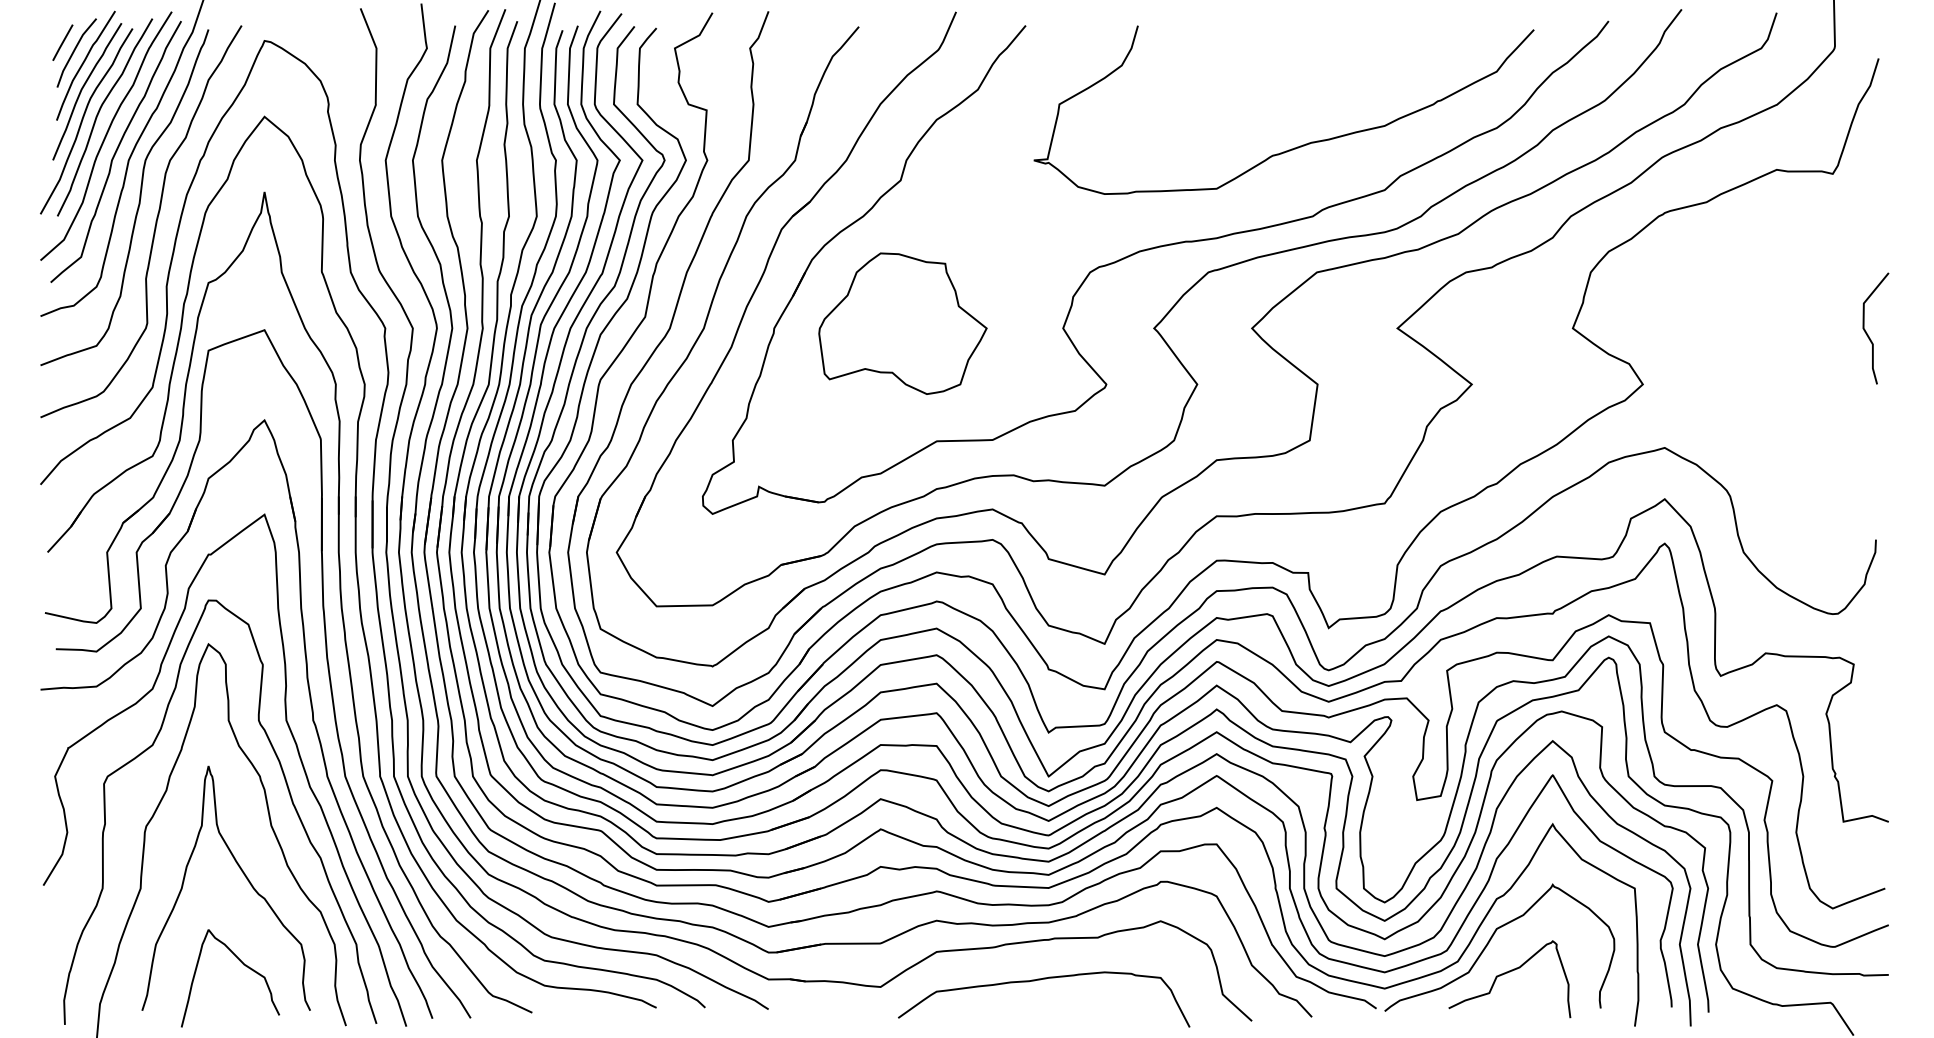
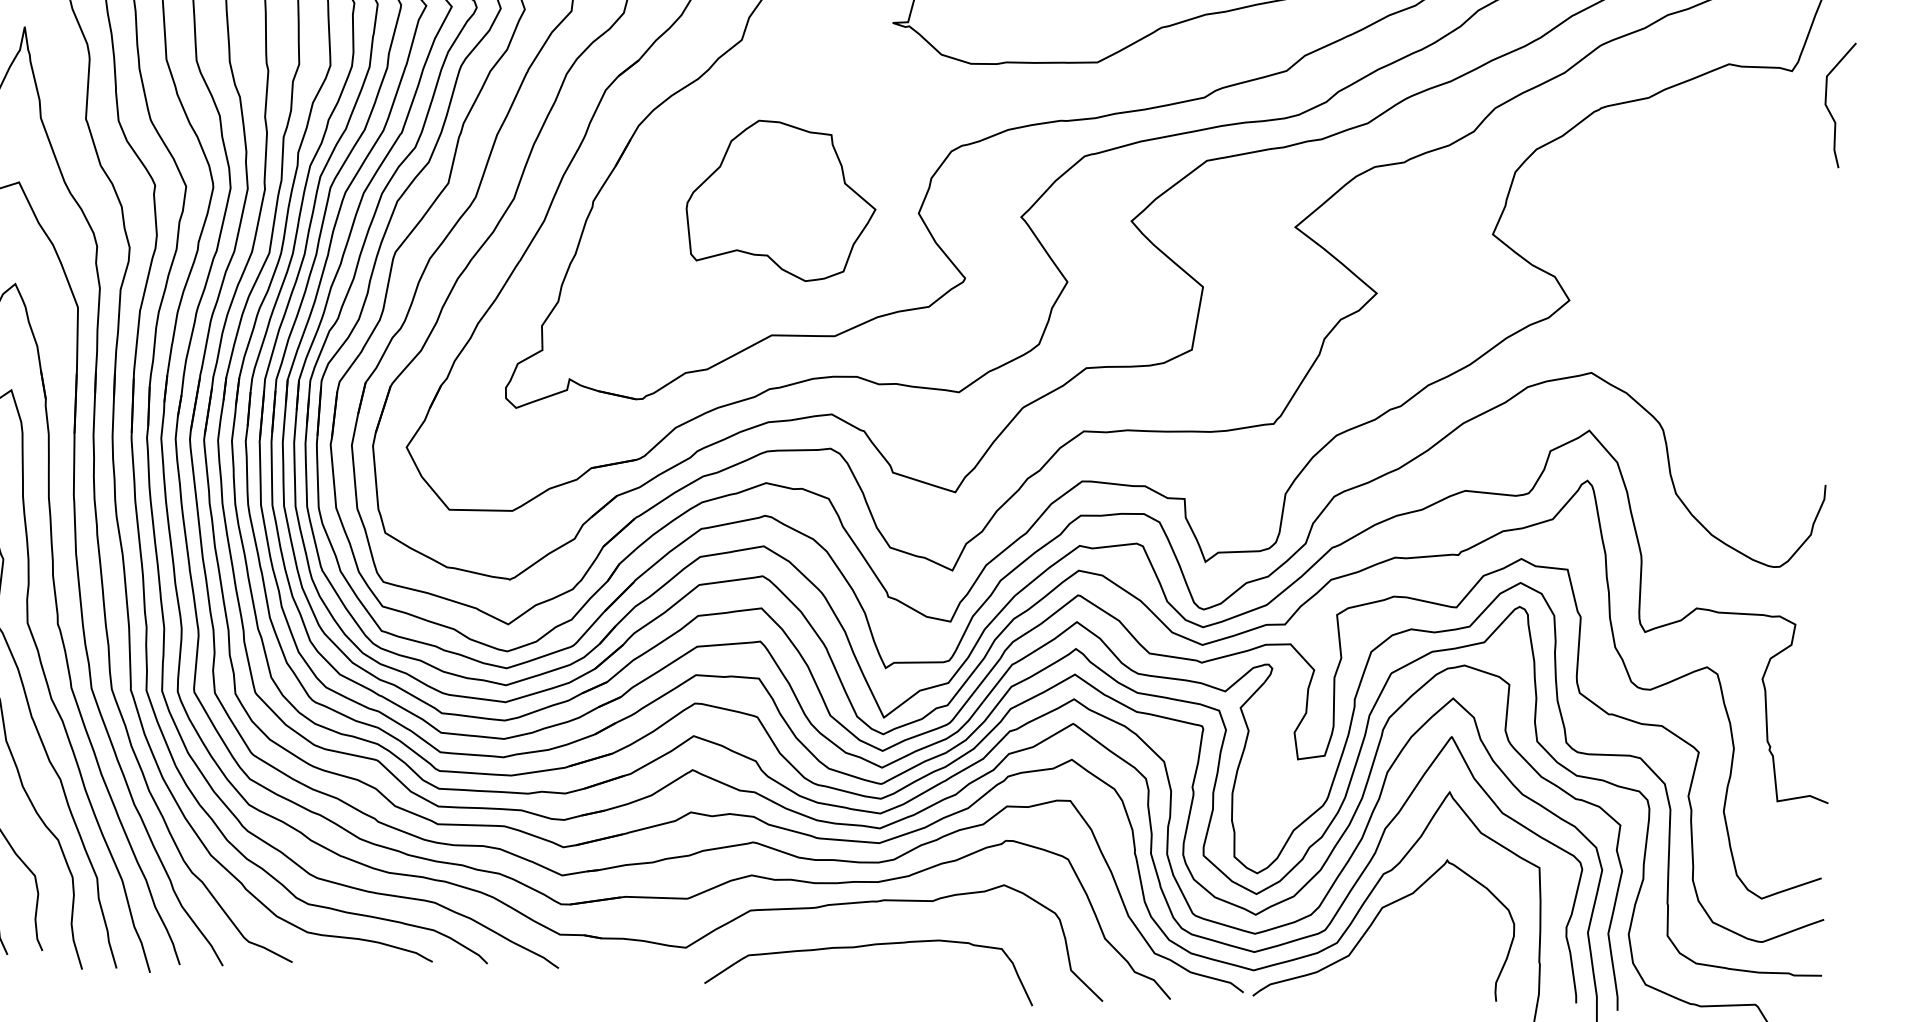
part: (902, 323) -> (780, 200), moved
curve: (1868, 334) -> (1830, 111), moved
curve: (1507, 973) -> (1392, 958), removed

